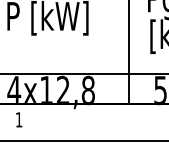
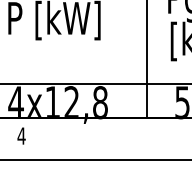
text: (18, 119) -> (20, 135), 1 -> 4

